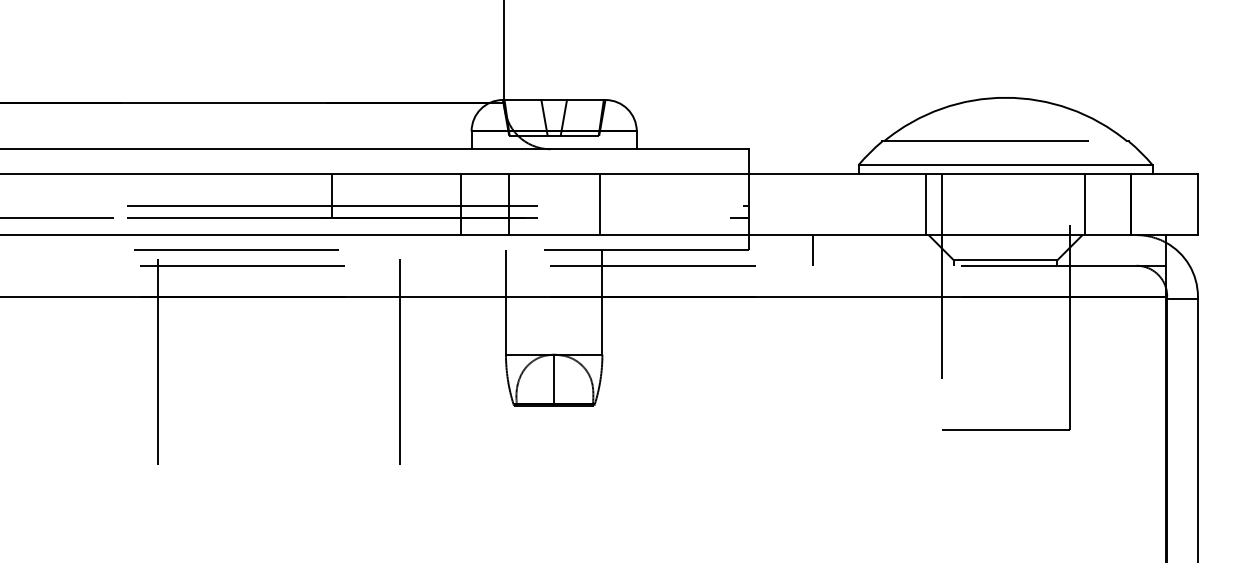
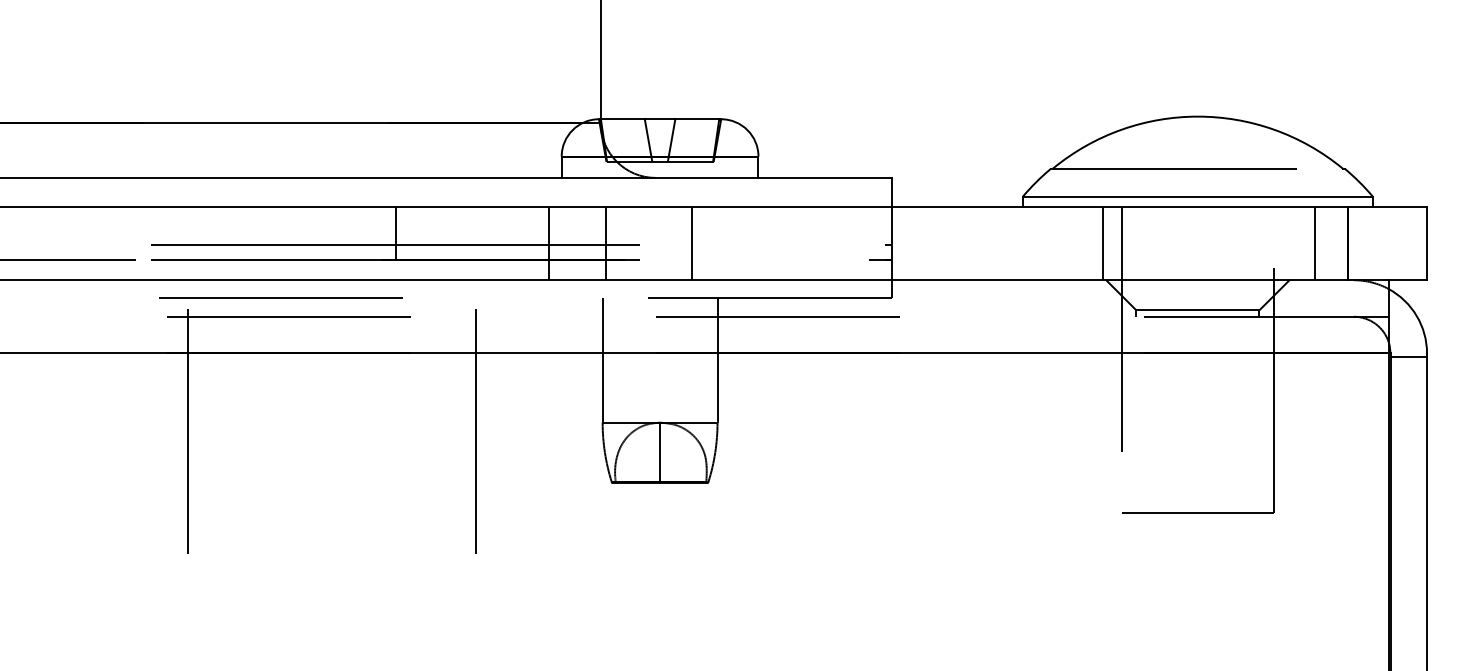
line: (599, 204) -> (691, 243), moved
line: (1085, 204) -> (1315, 243), moved
line: (813, 250) -> (969, 298), removed

